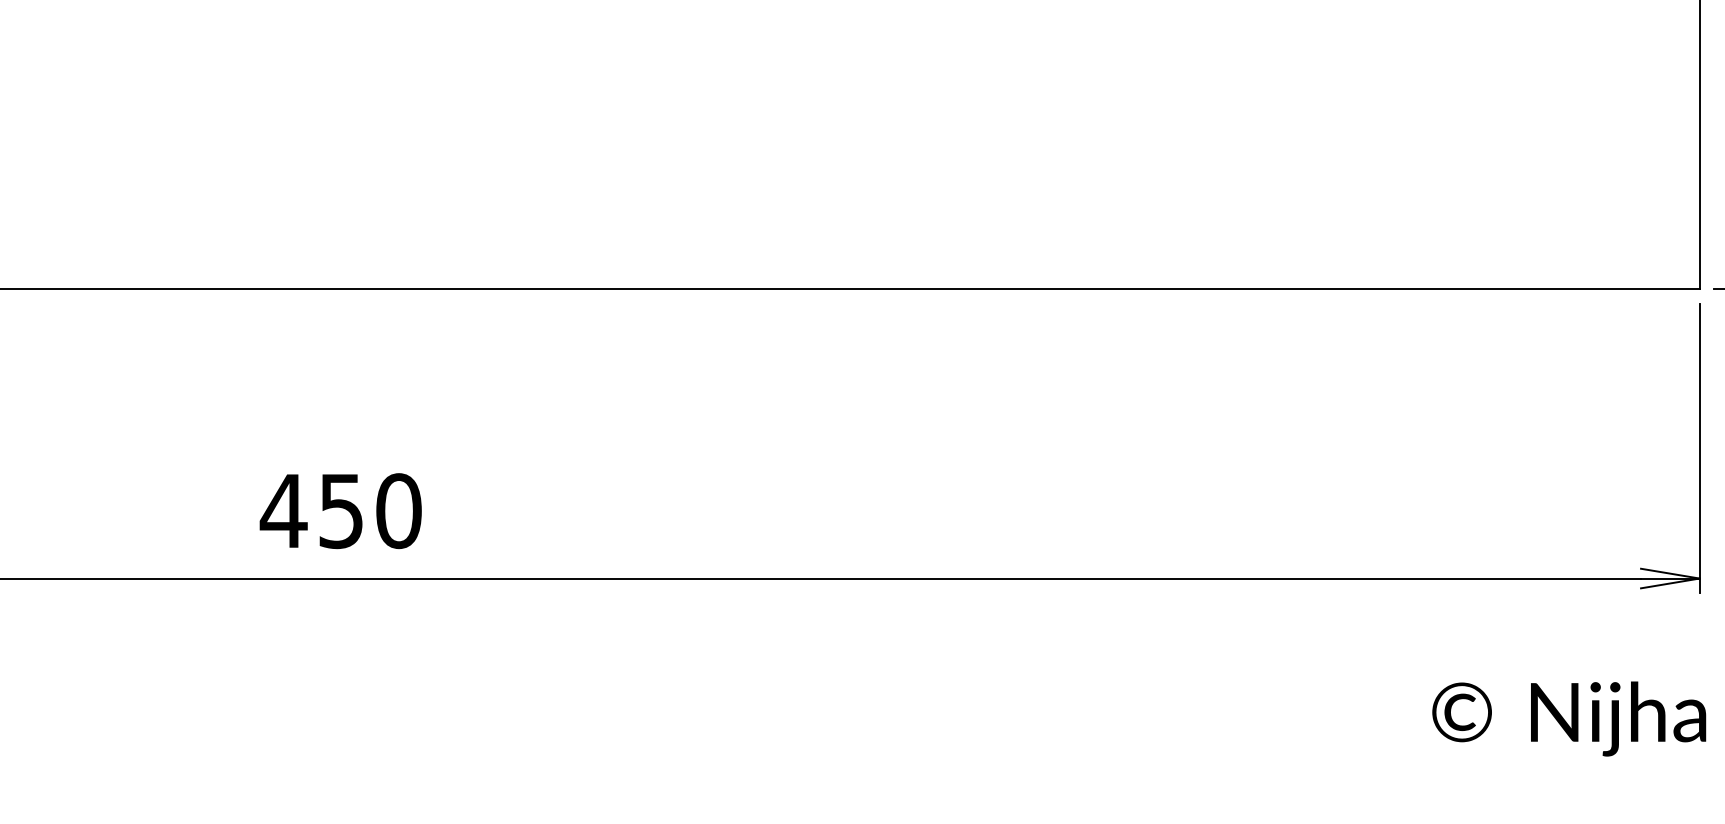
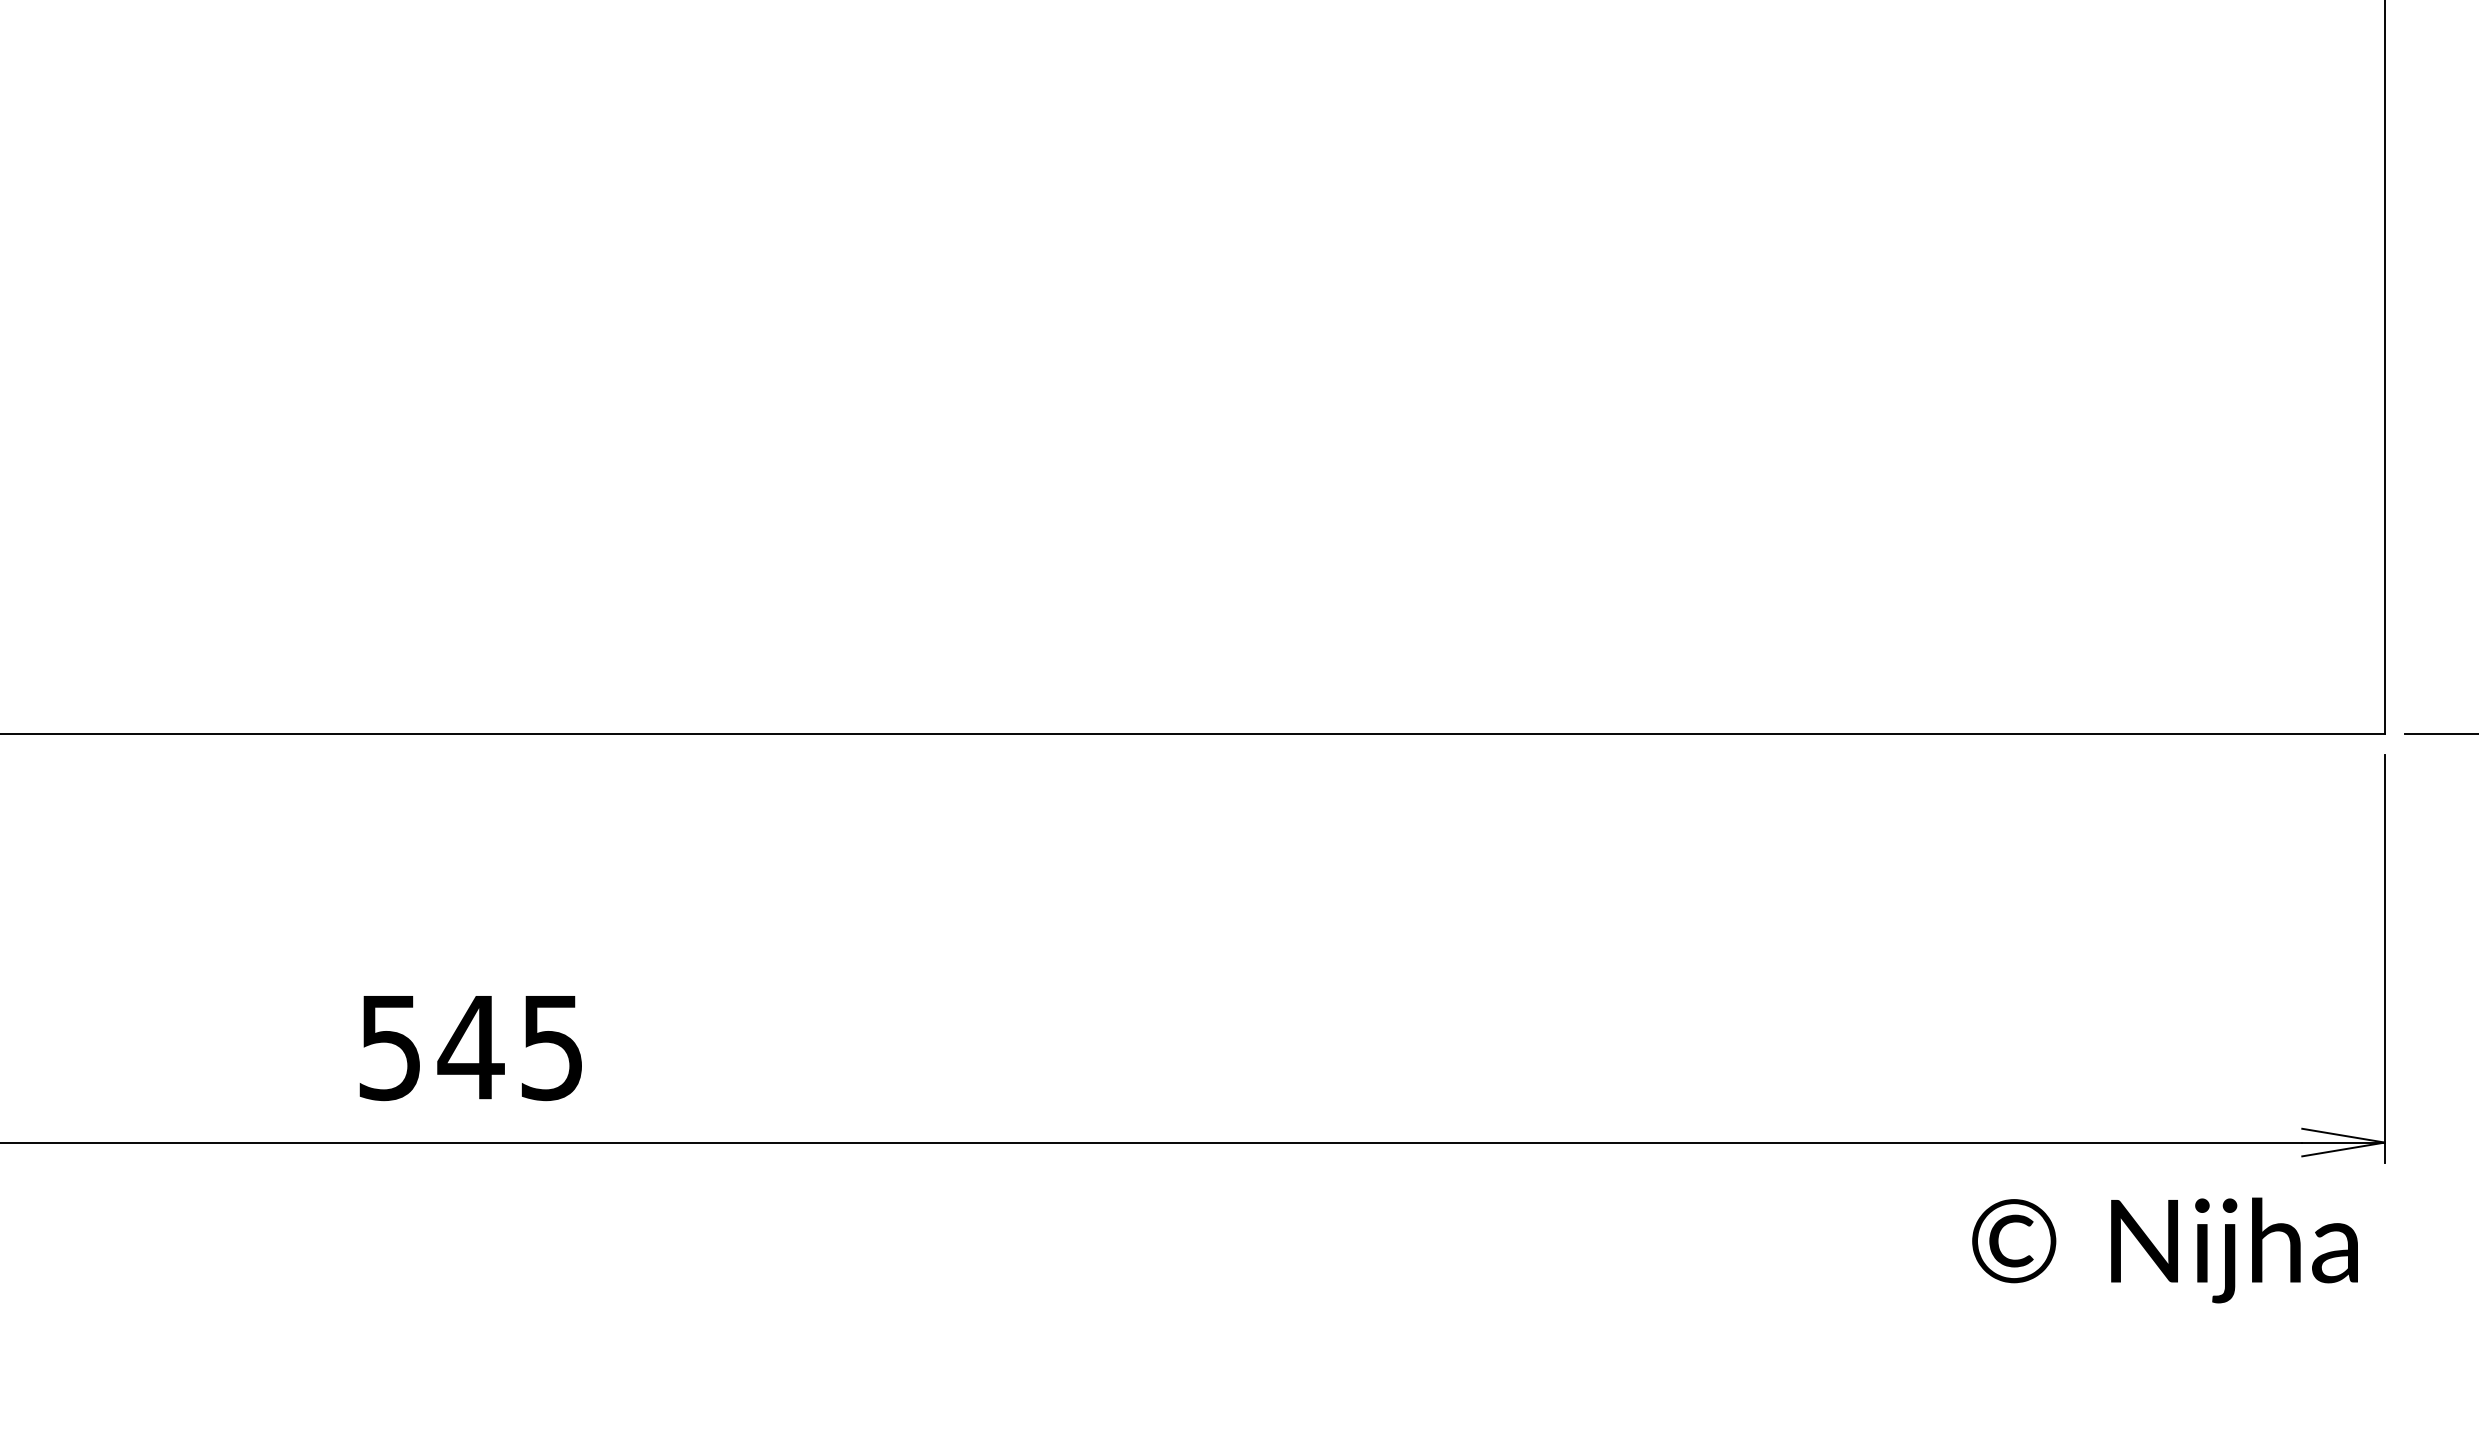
text: (340, 511) -> (470, 1047), 450 -> 545
text: (1568, 719) -> (2164, 1250), moved

